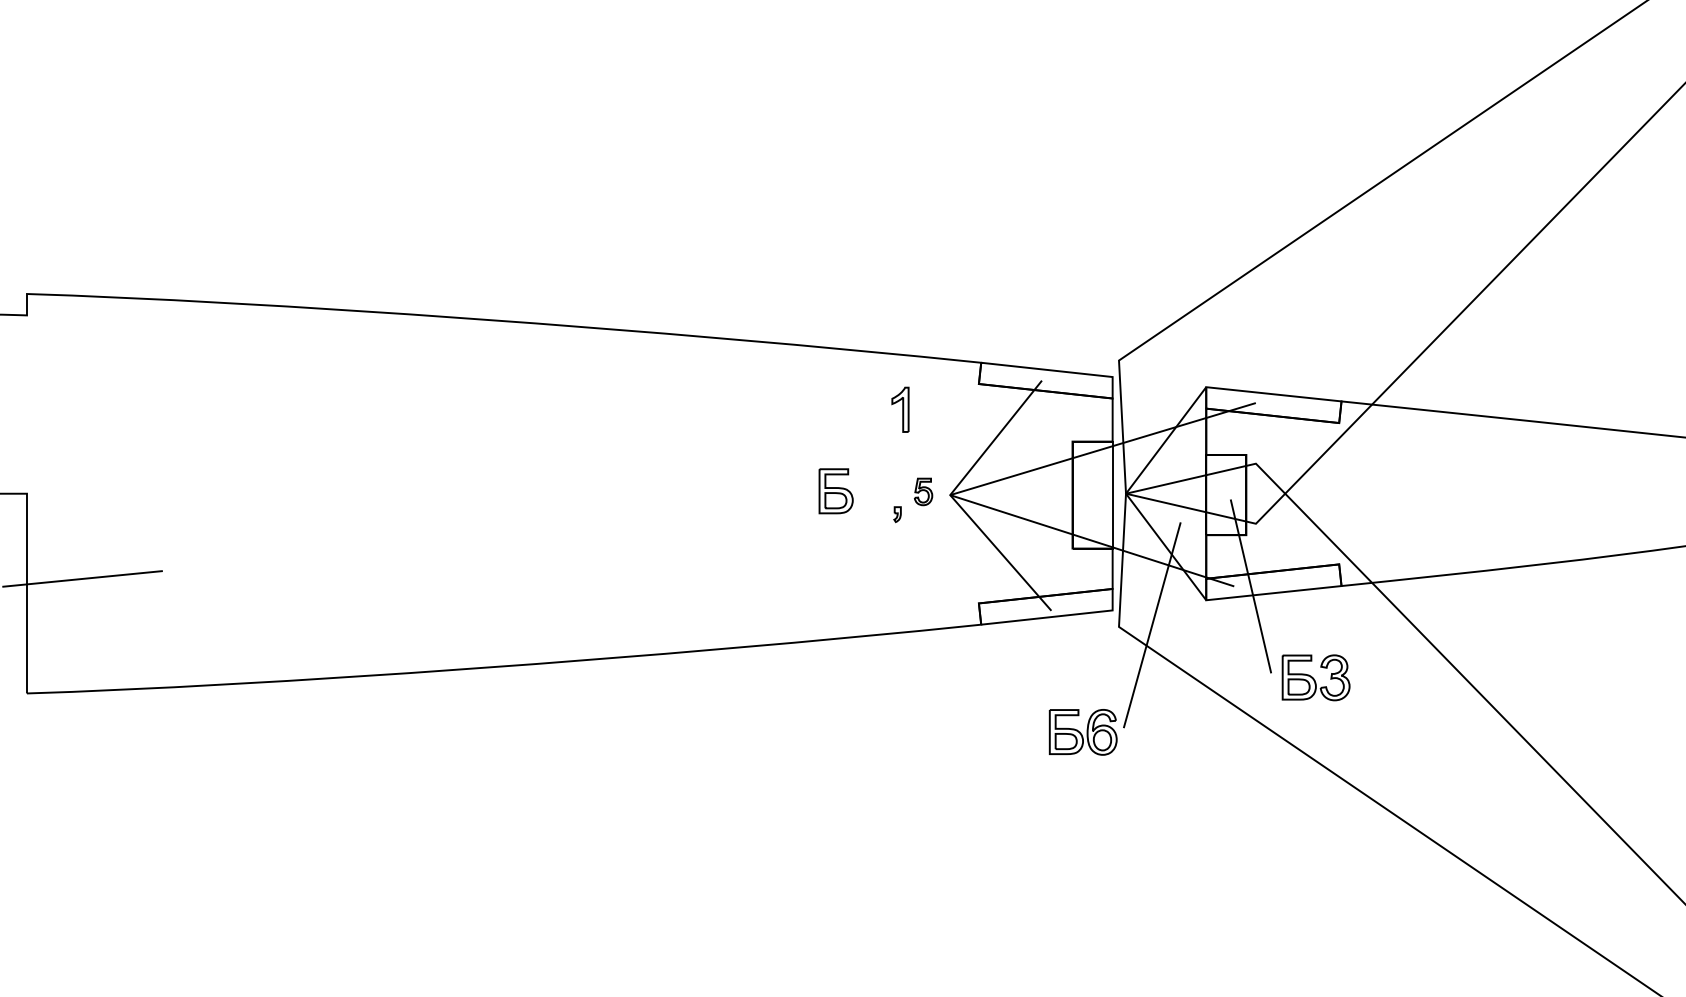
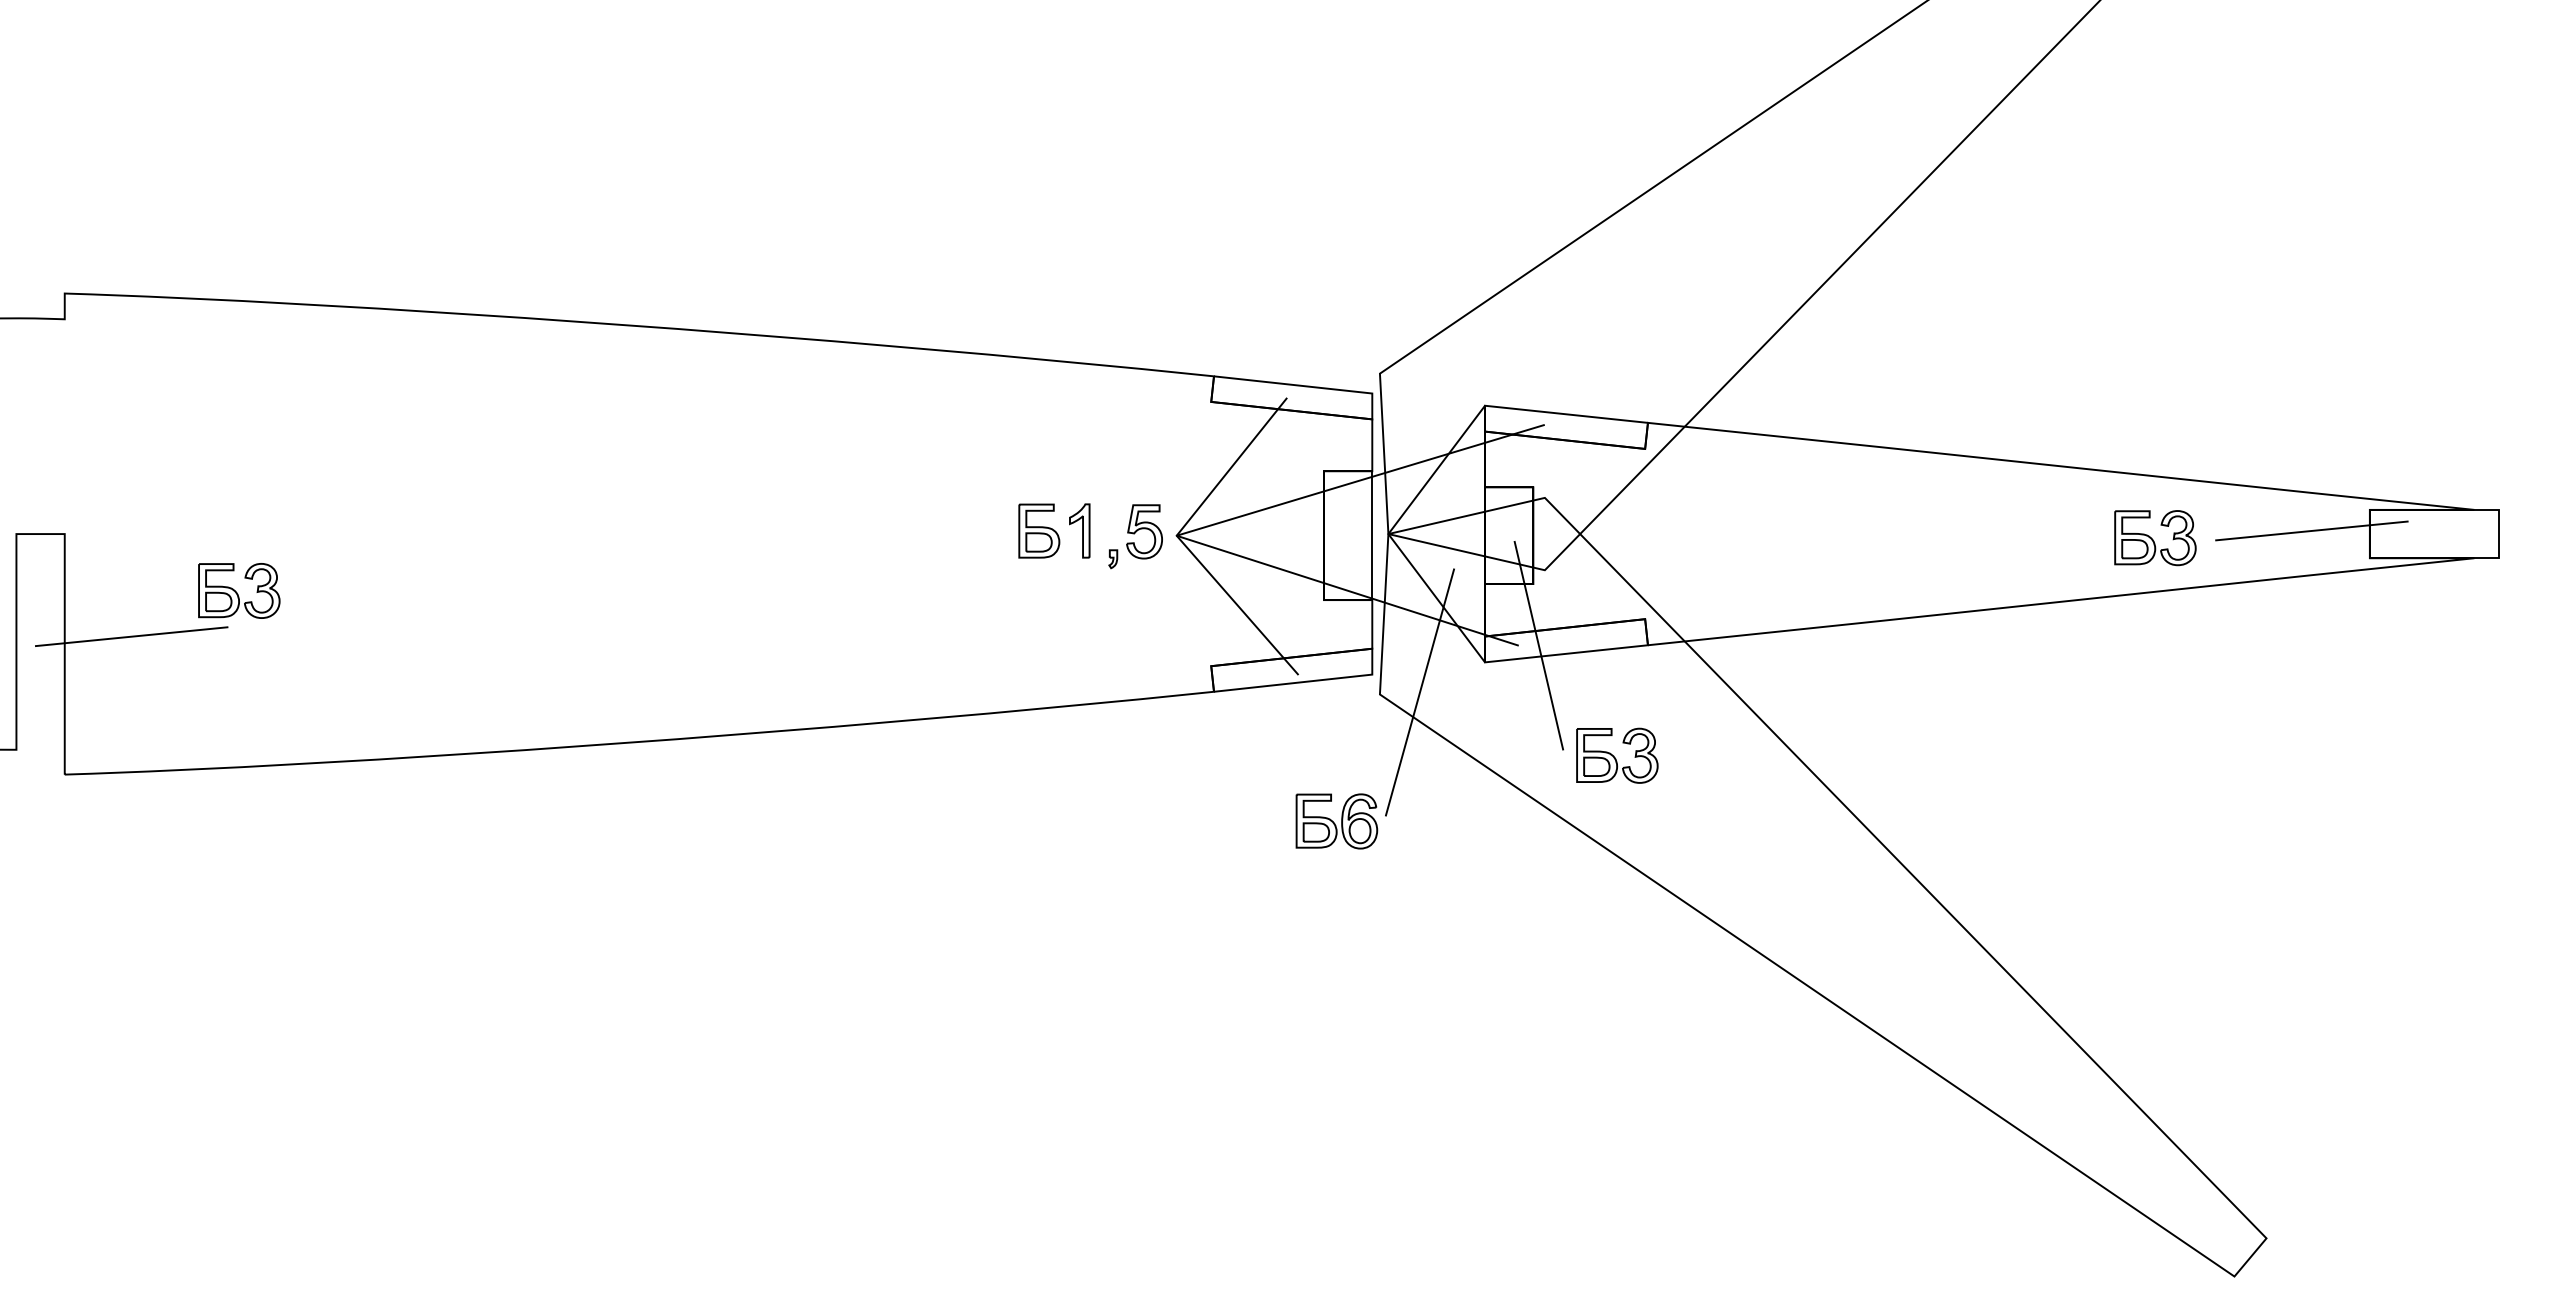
part: (900, 409) -> (1079, 530), moved
part: (923, 491) -> (1144, 531), size x1.67
part: (172, 540) -> (239, 590), added

